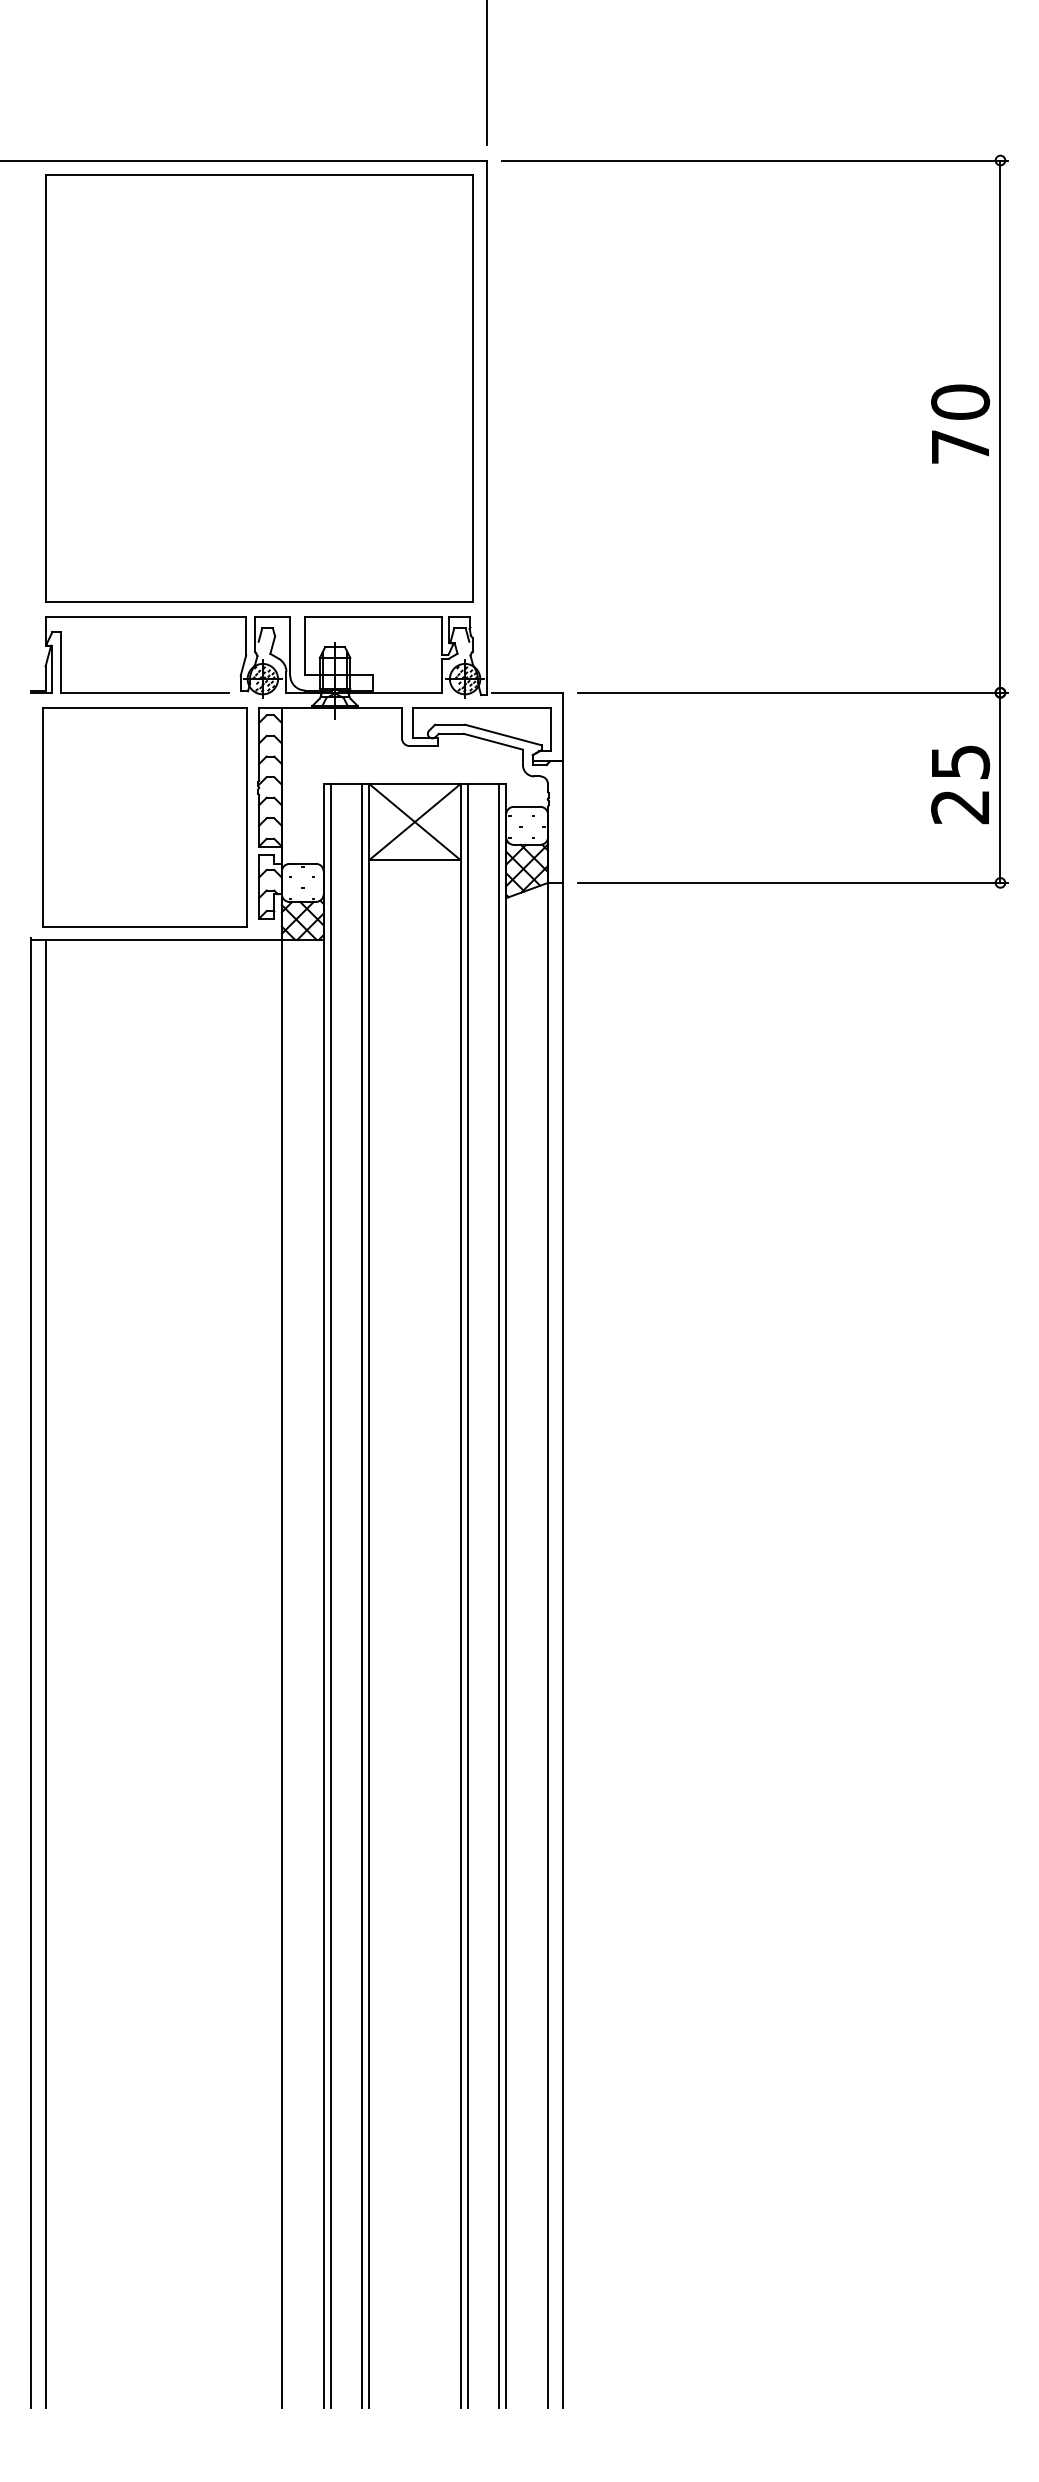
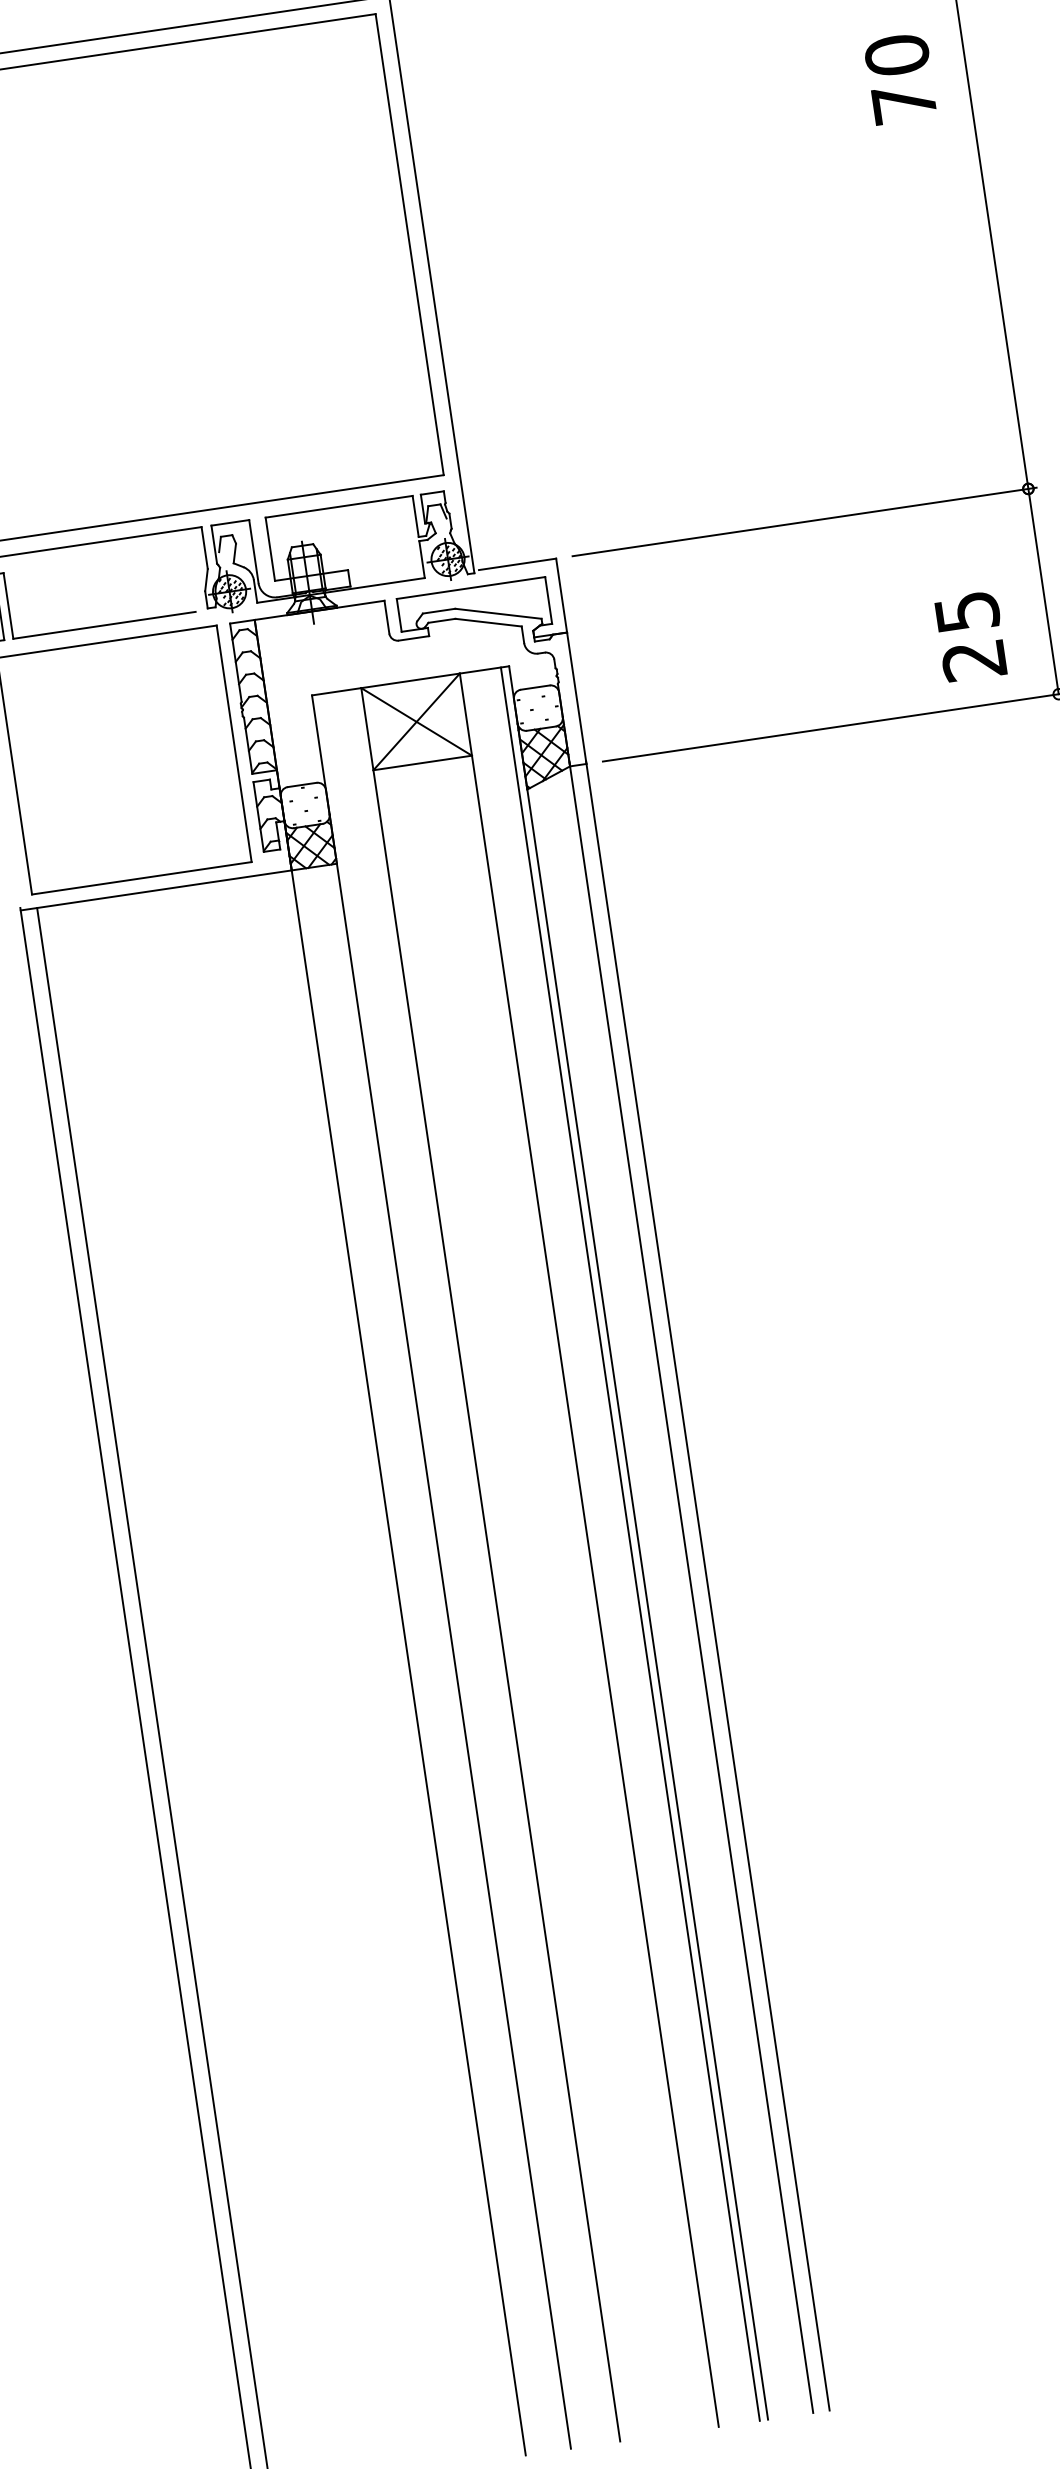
text: (960, 423) -> (900, 78), moved
text: (960, 785) -> (970, 637), moved
line: (331, 1595) -> (449, 1570), removed
line: (361, 1595) -> (482, 1565), removed
line: (468, 1595) -> (597, 1548), removed

